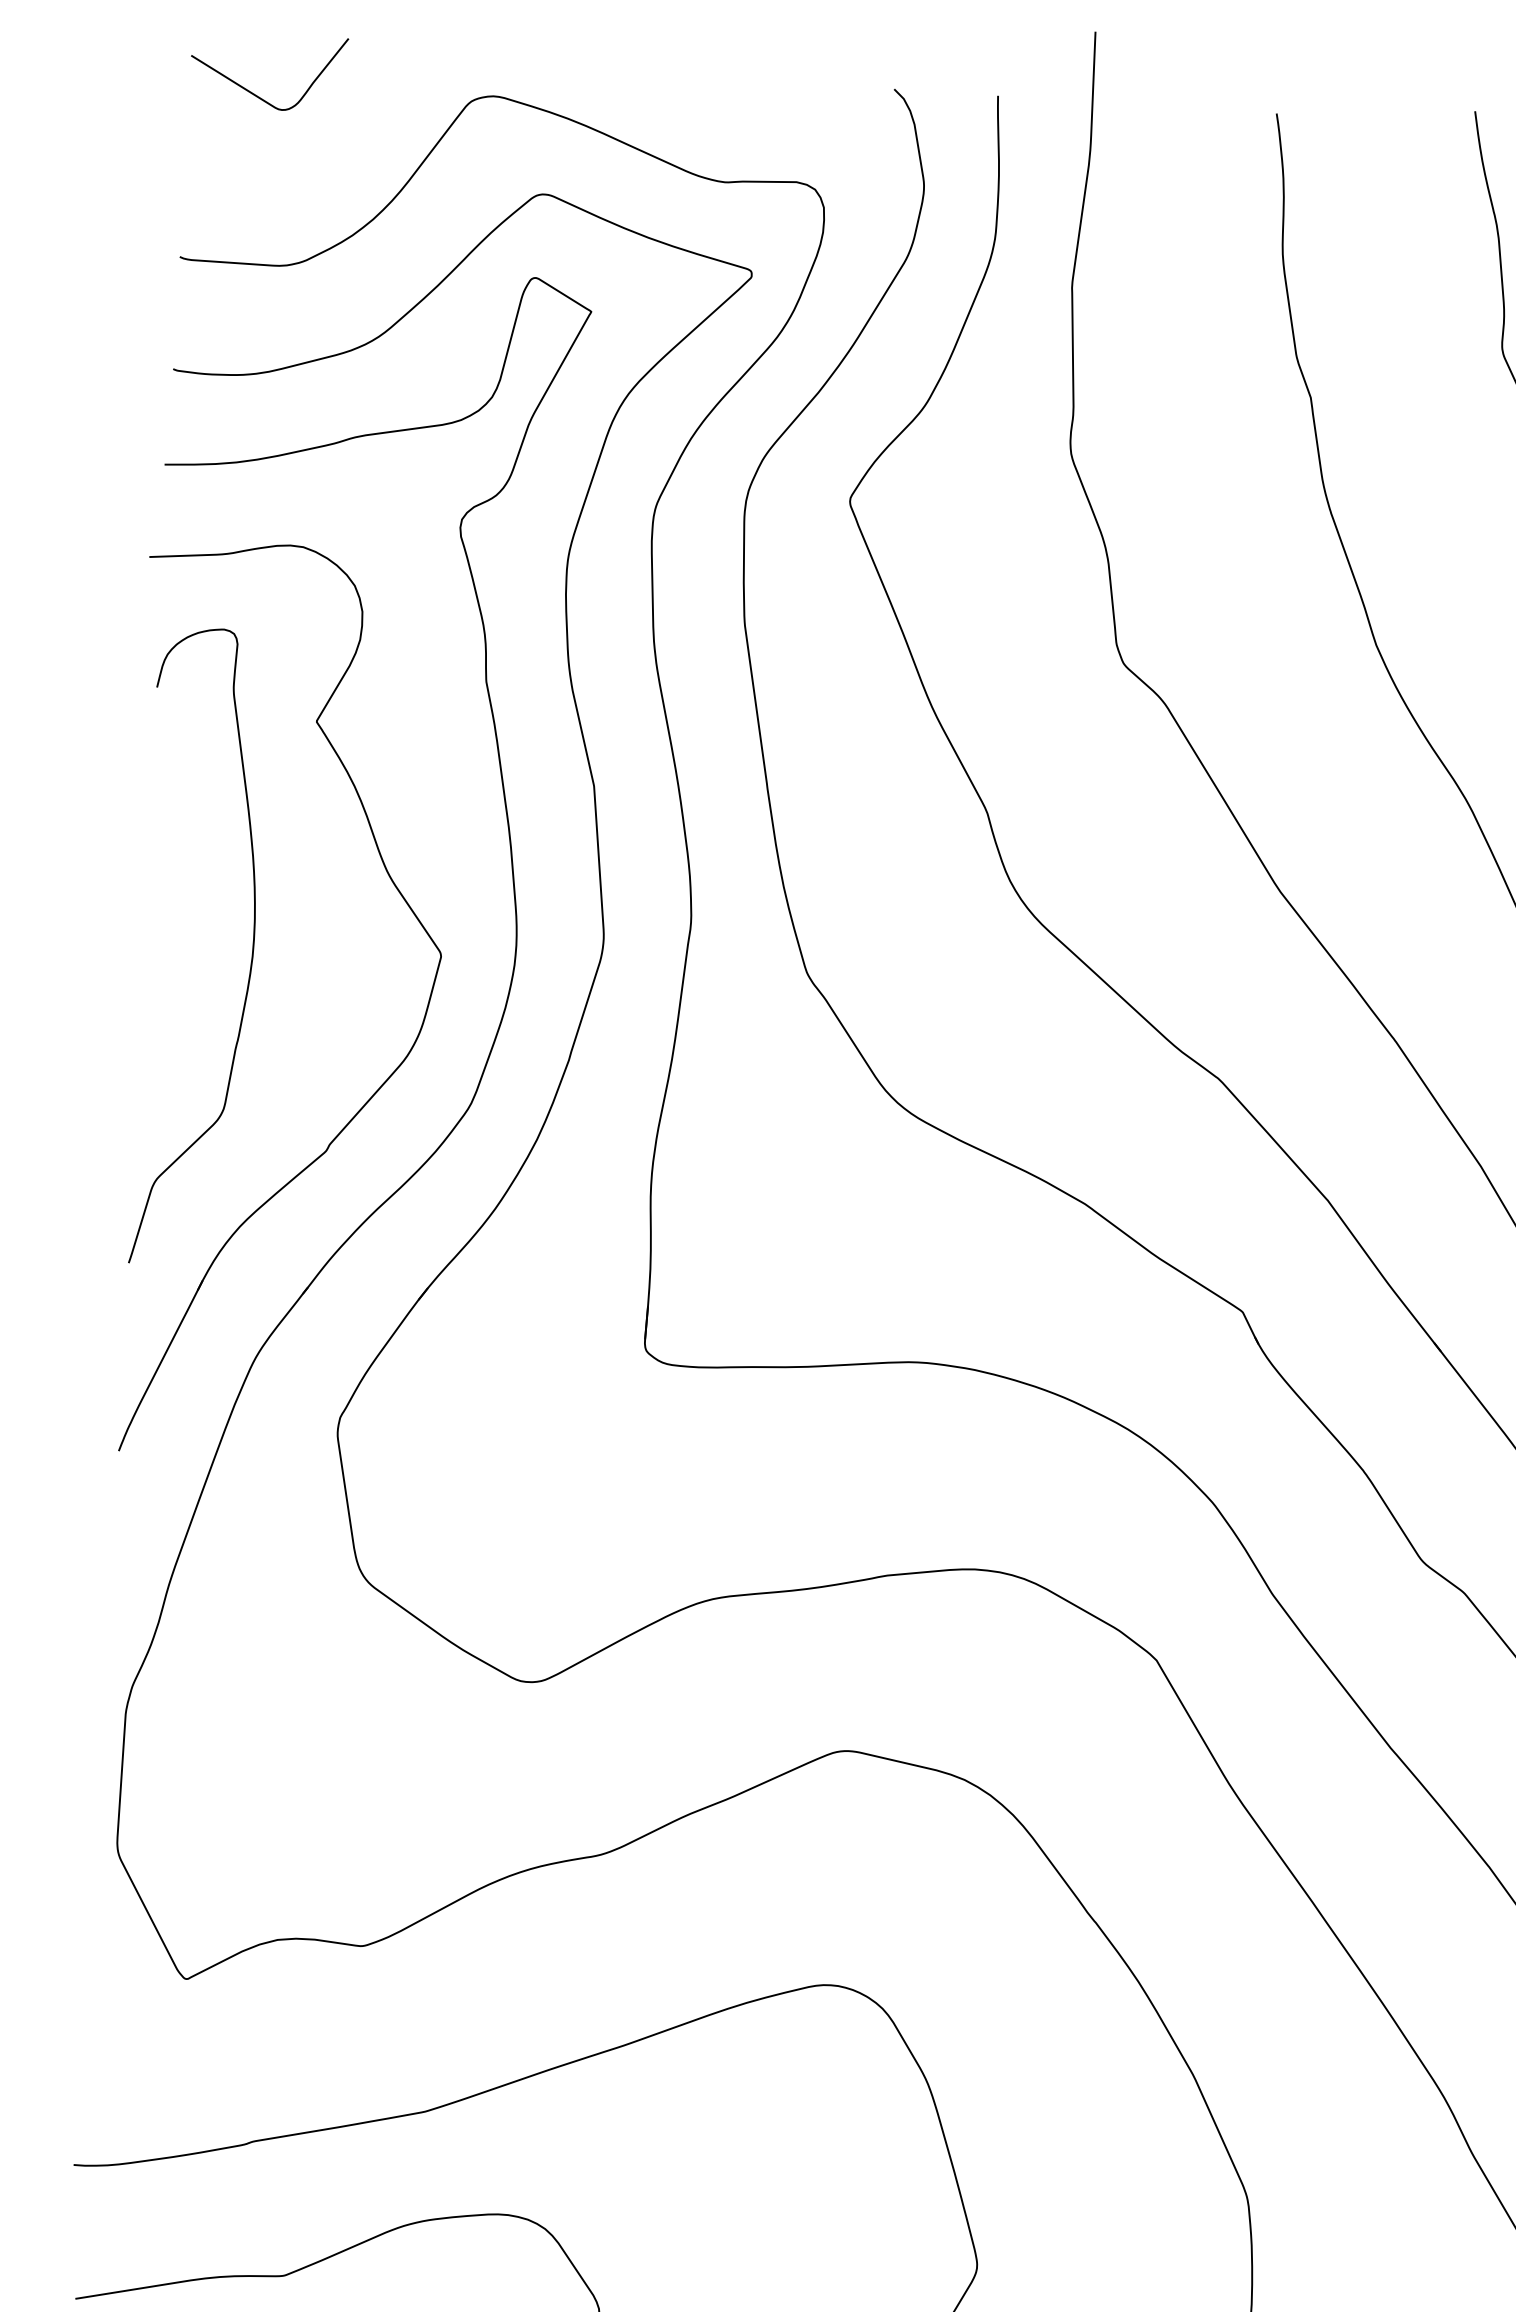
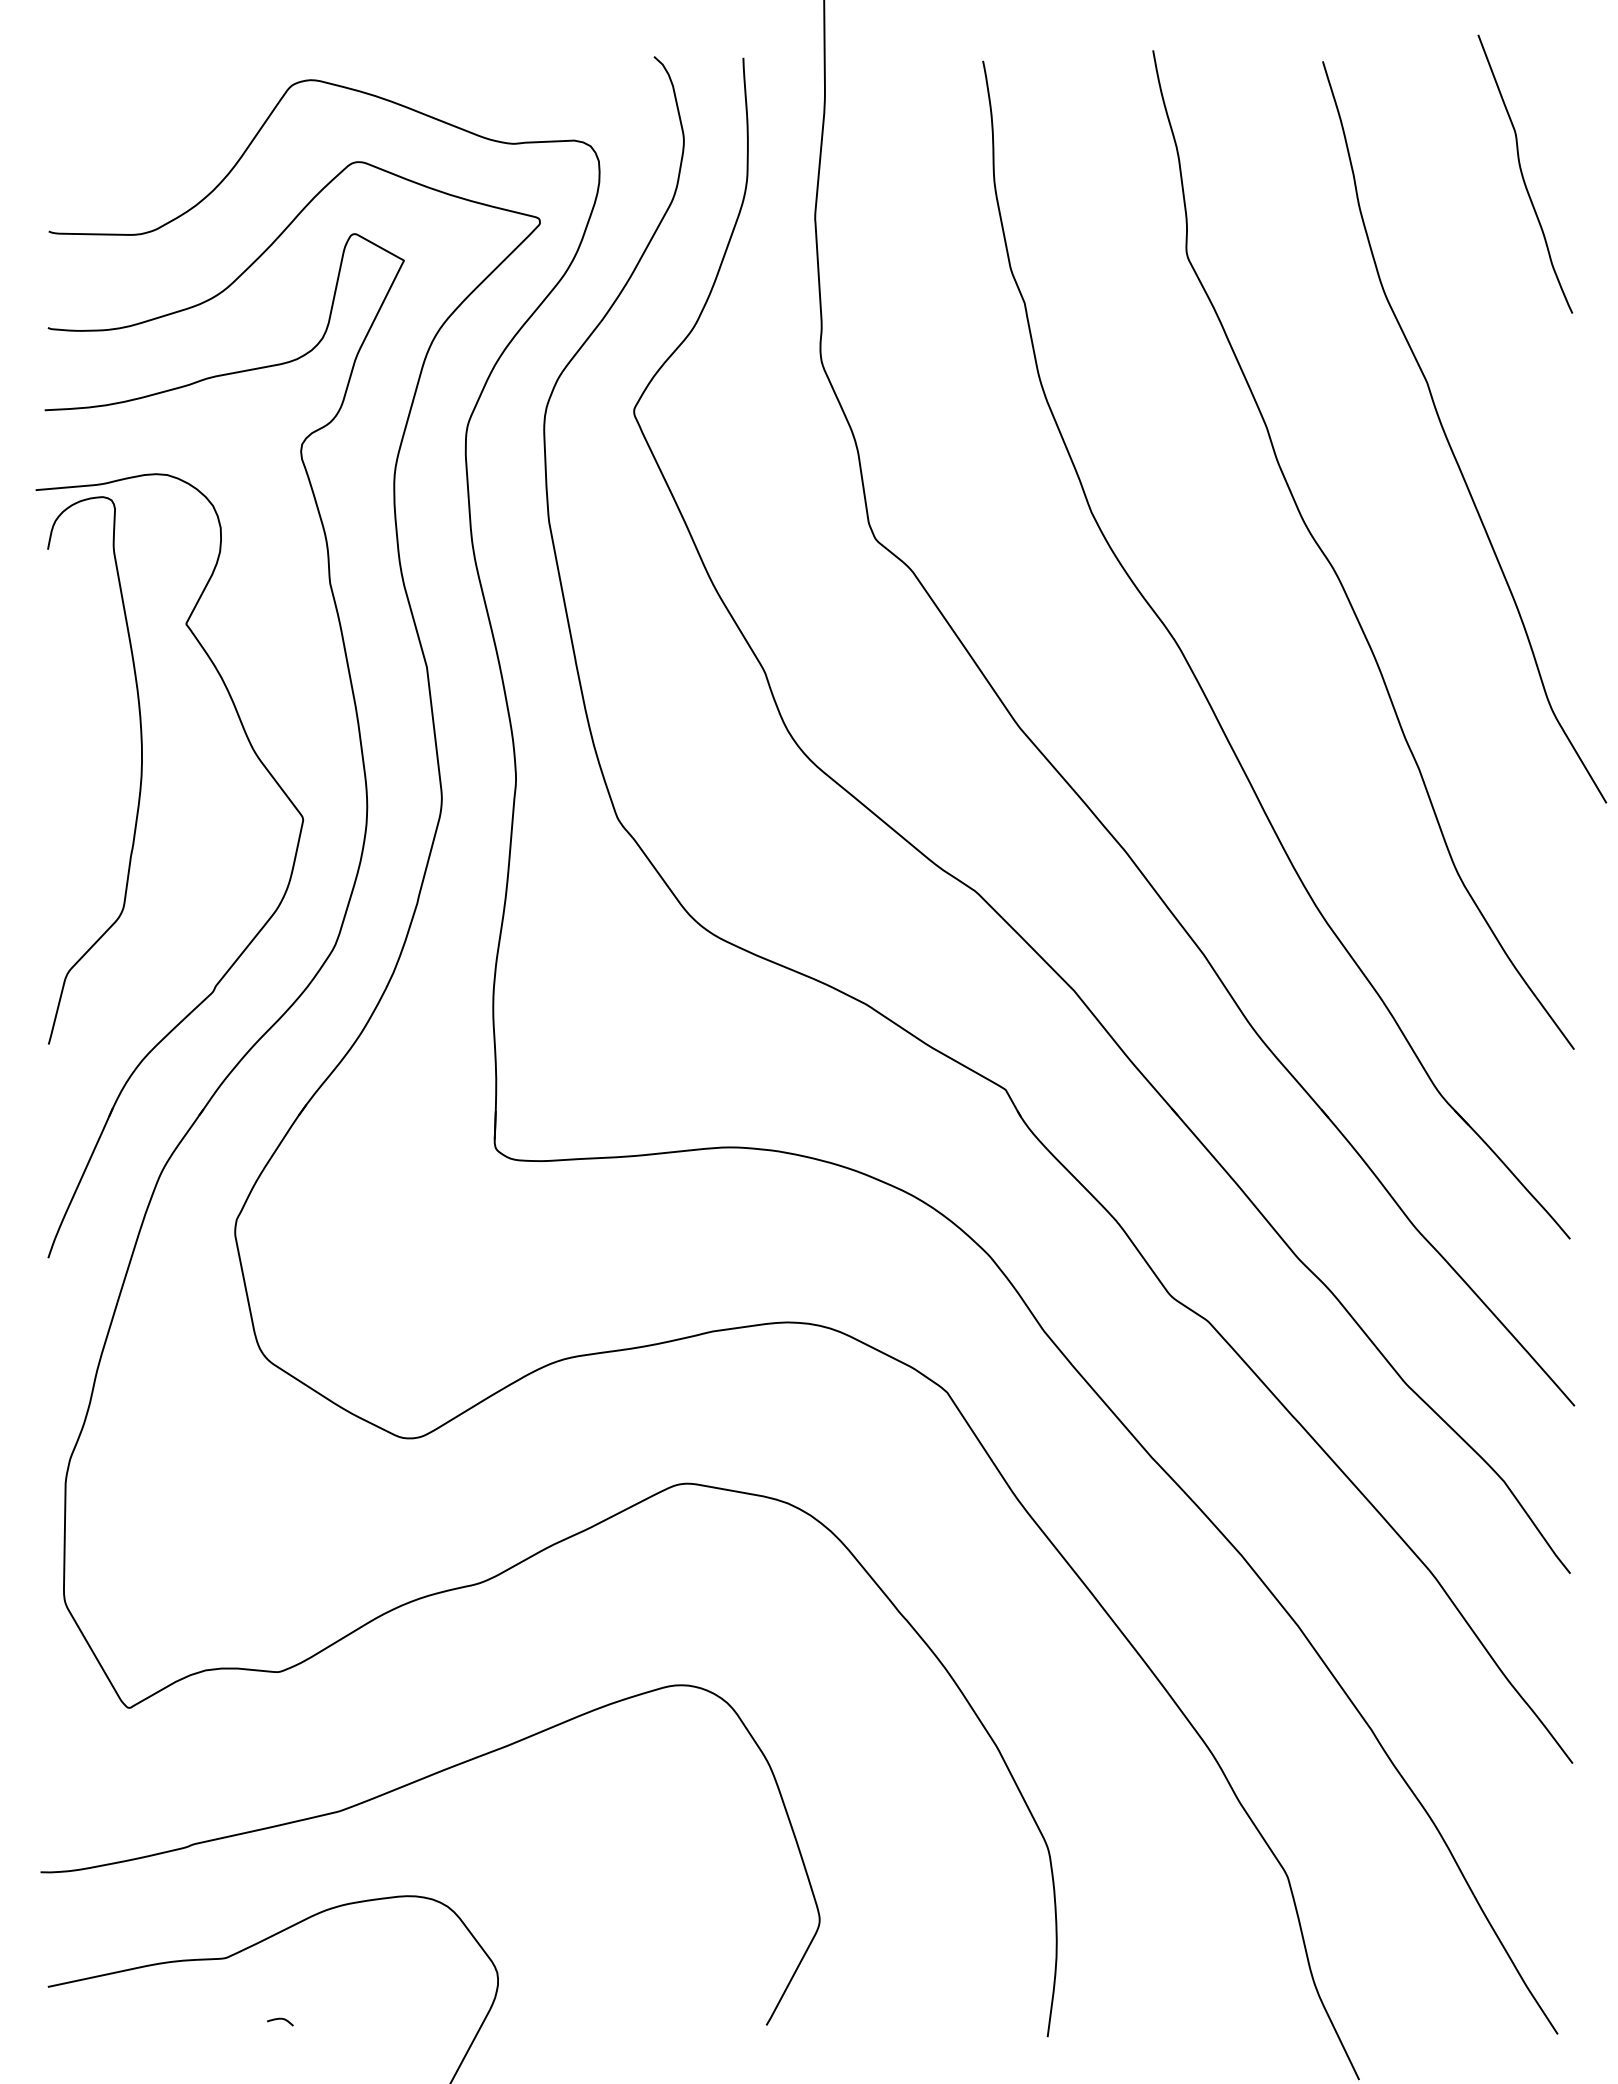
curve: (255, 93) -> (106, 88), removed
curve: (251, 949) -> (140, 770), moved

